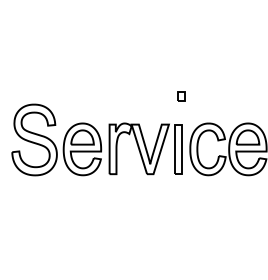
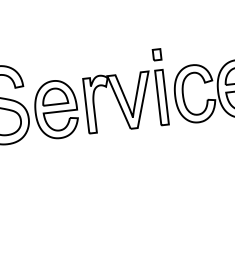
part: (181, 96) -> (157, 54), moved

